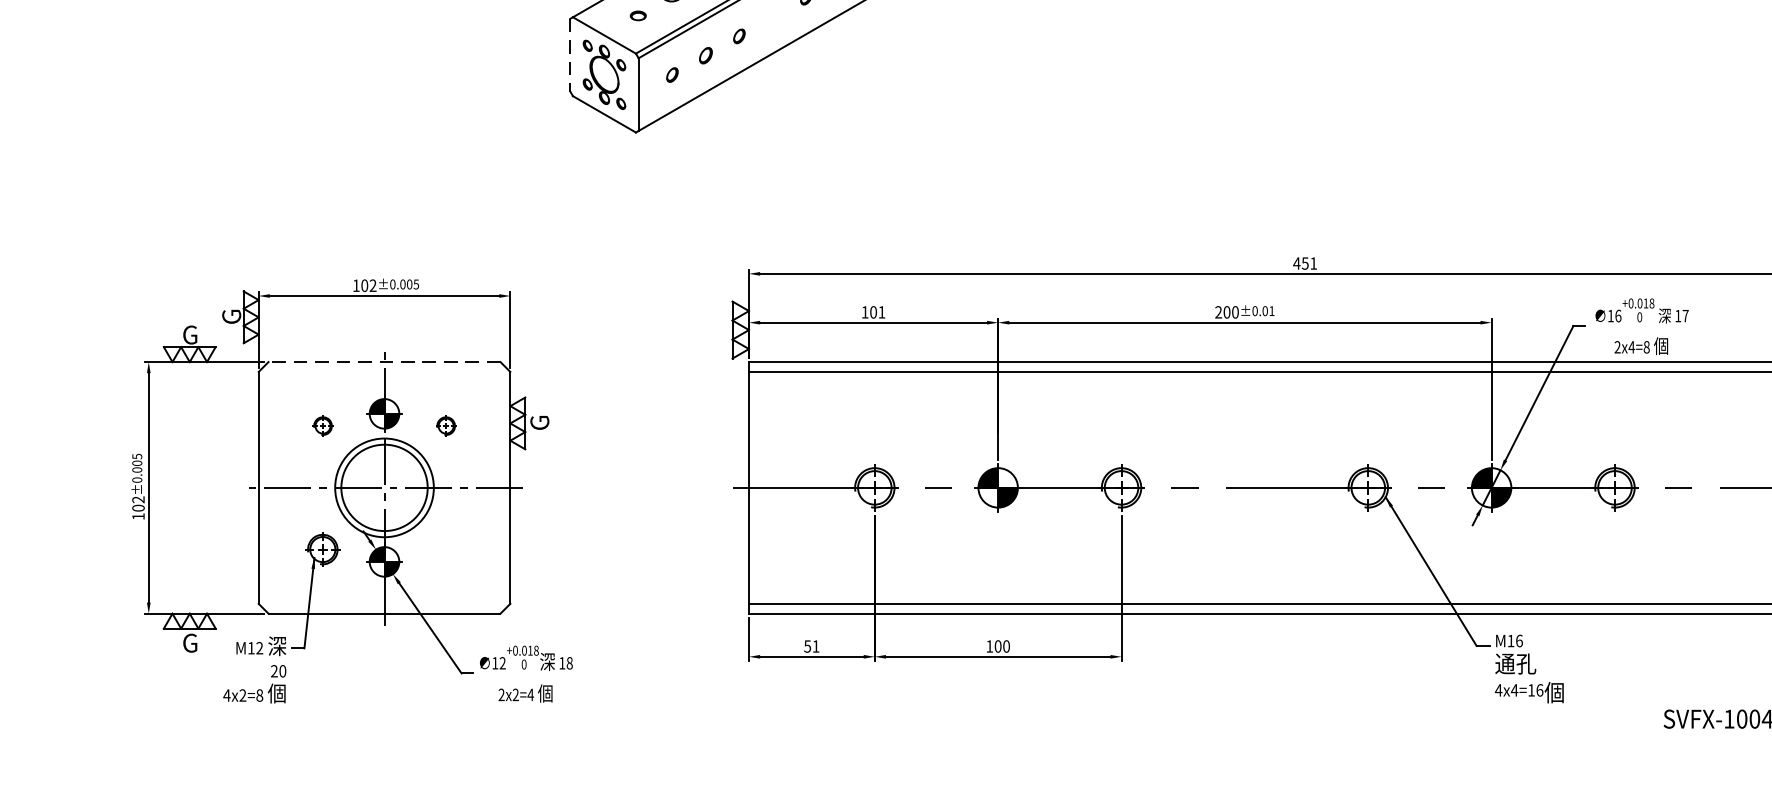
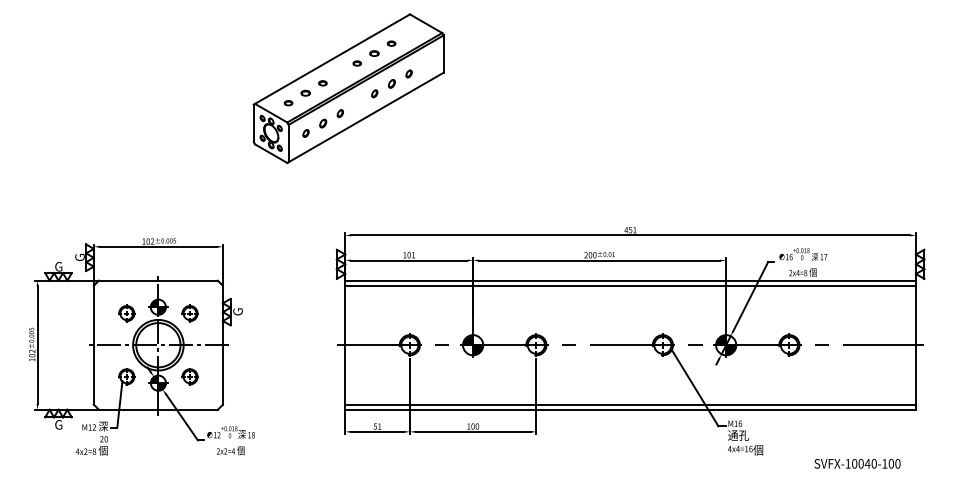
line: (569, 55) -> (253, 123), dashed -> solid
line: (382, 361) -> (157, 280), dashed -> solid
part: (322, 426) -> (126, 313), size x1.67
part: (445, 426) -> (189, 313), size x1.67
part: (445, 548) -> (189, 376), added

